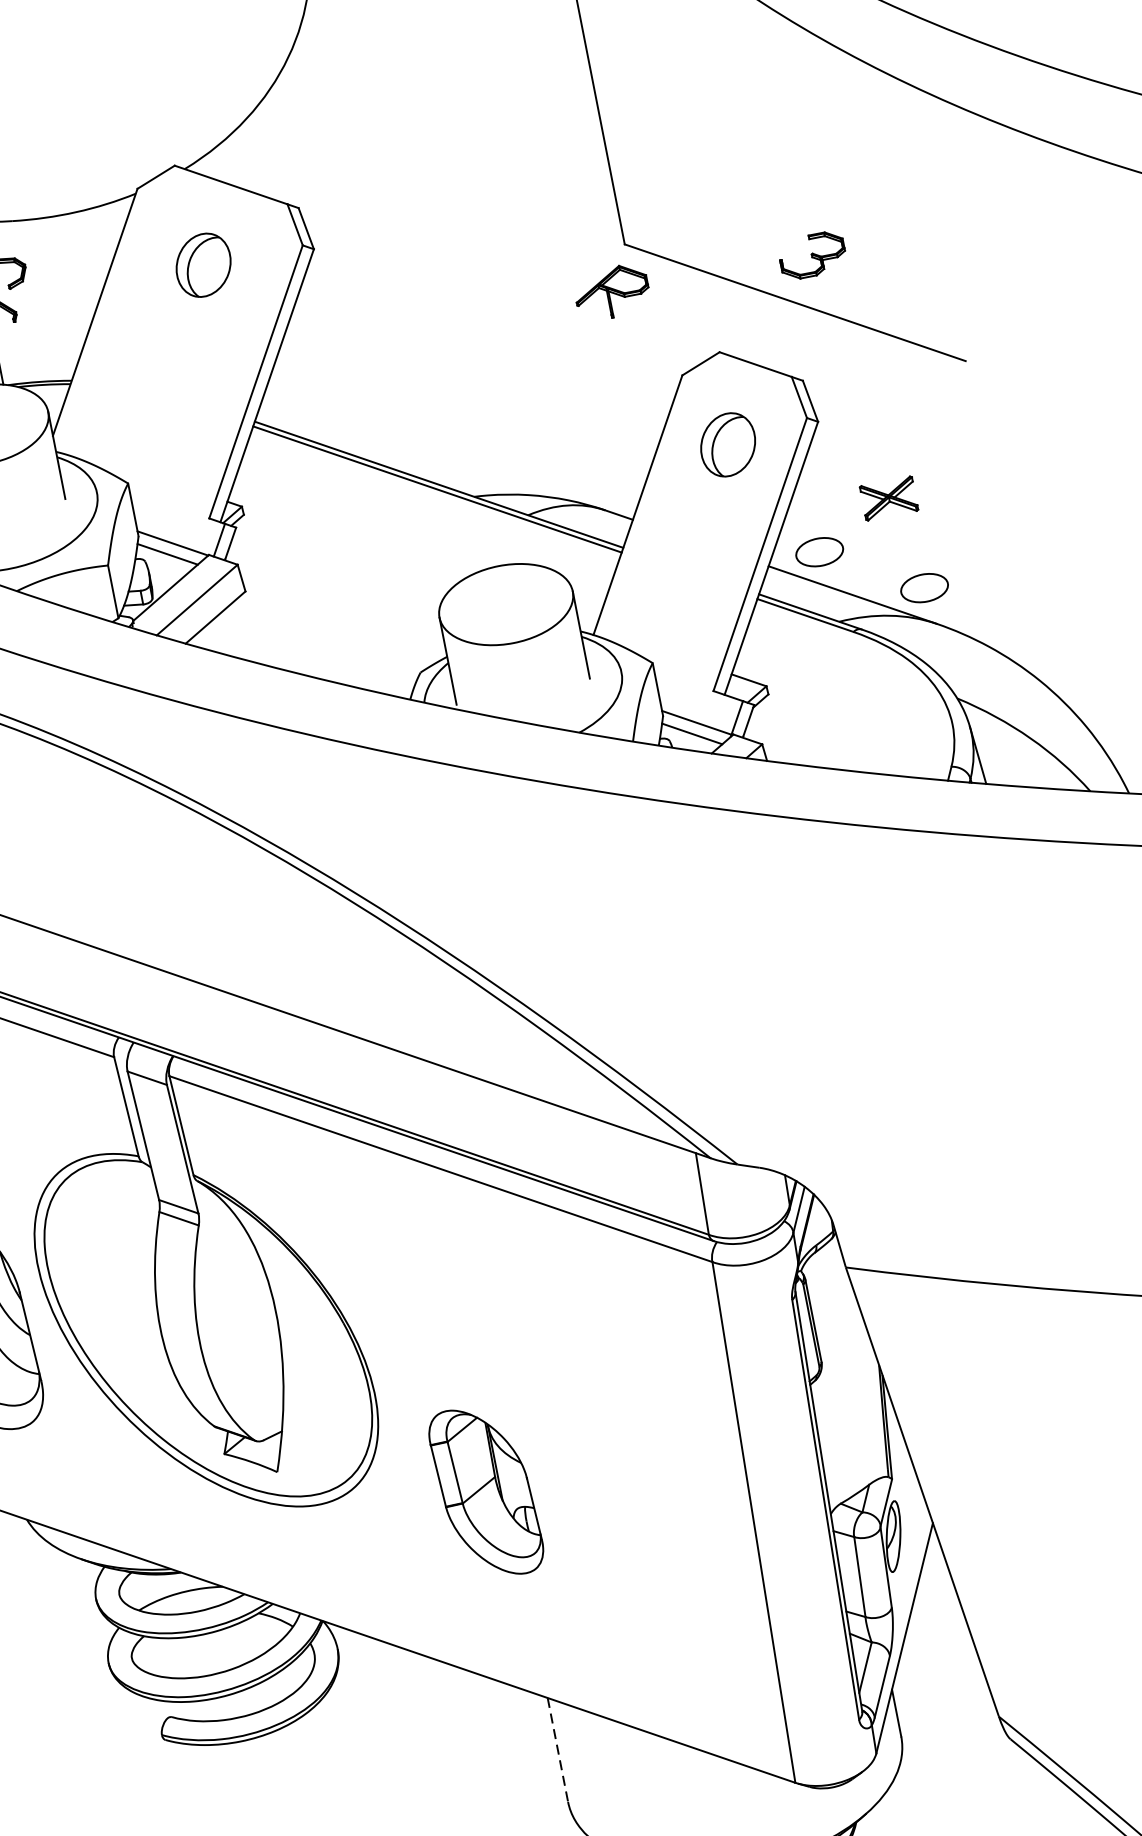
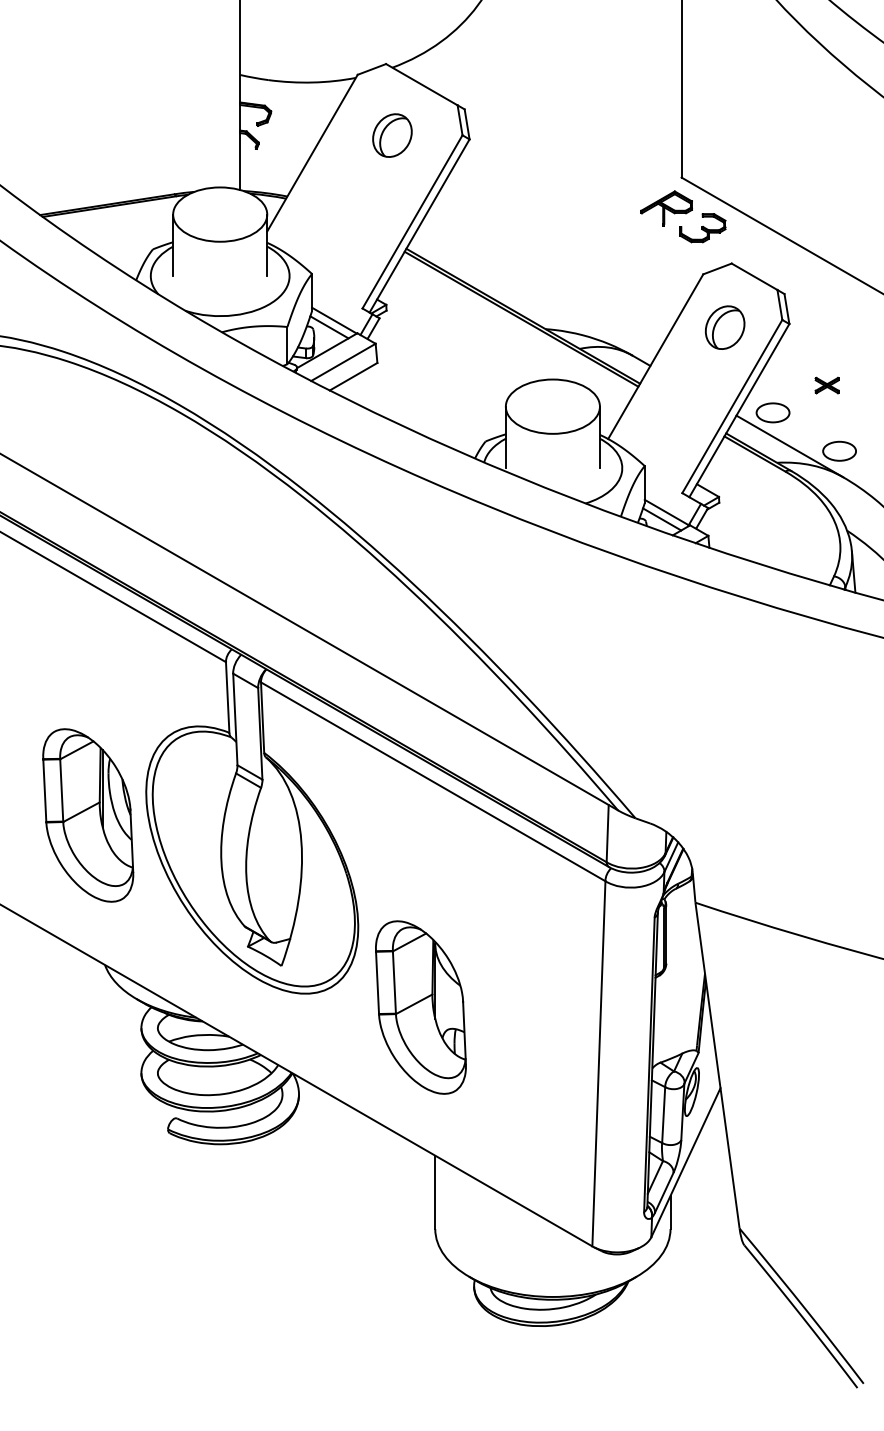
part: (812, 256) -> (702, 228), moved
part: (887, 498) -> (826, 385), size x0.62
part: (485, 1492) -> (420, 1007), size x1.43
line: (558, 1750) -> (435, 1192), dashed -> solid

